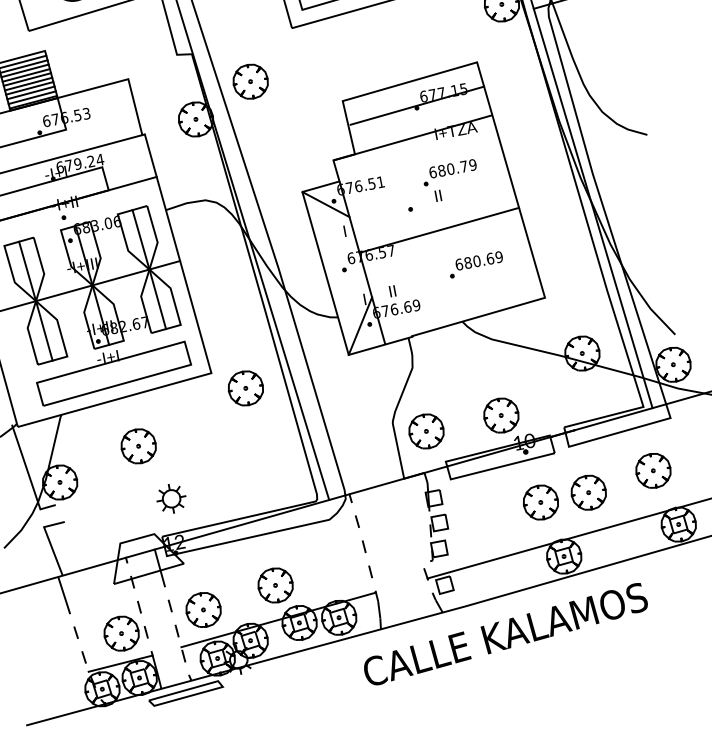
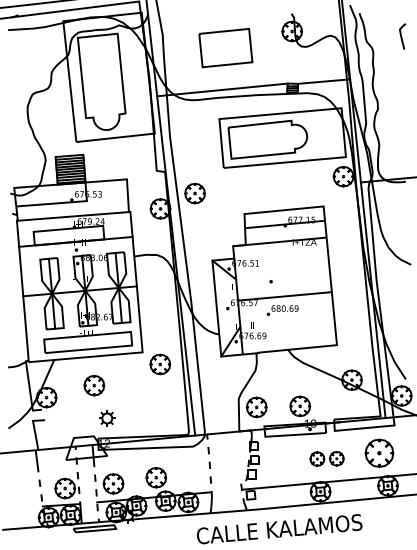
part: (450, 180) -> (296, 269), removed
part: (475, 264) -> (282, 310), moved
part: (653, 469) -> (379, 452), size x1.4
part: (563, 497) -> (326, 458), size x0.7

